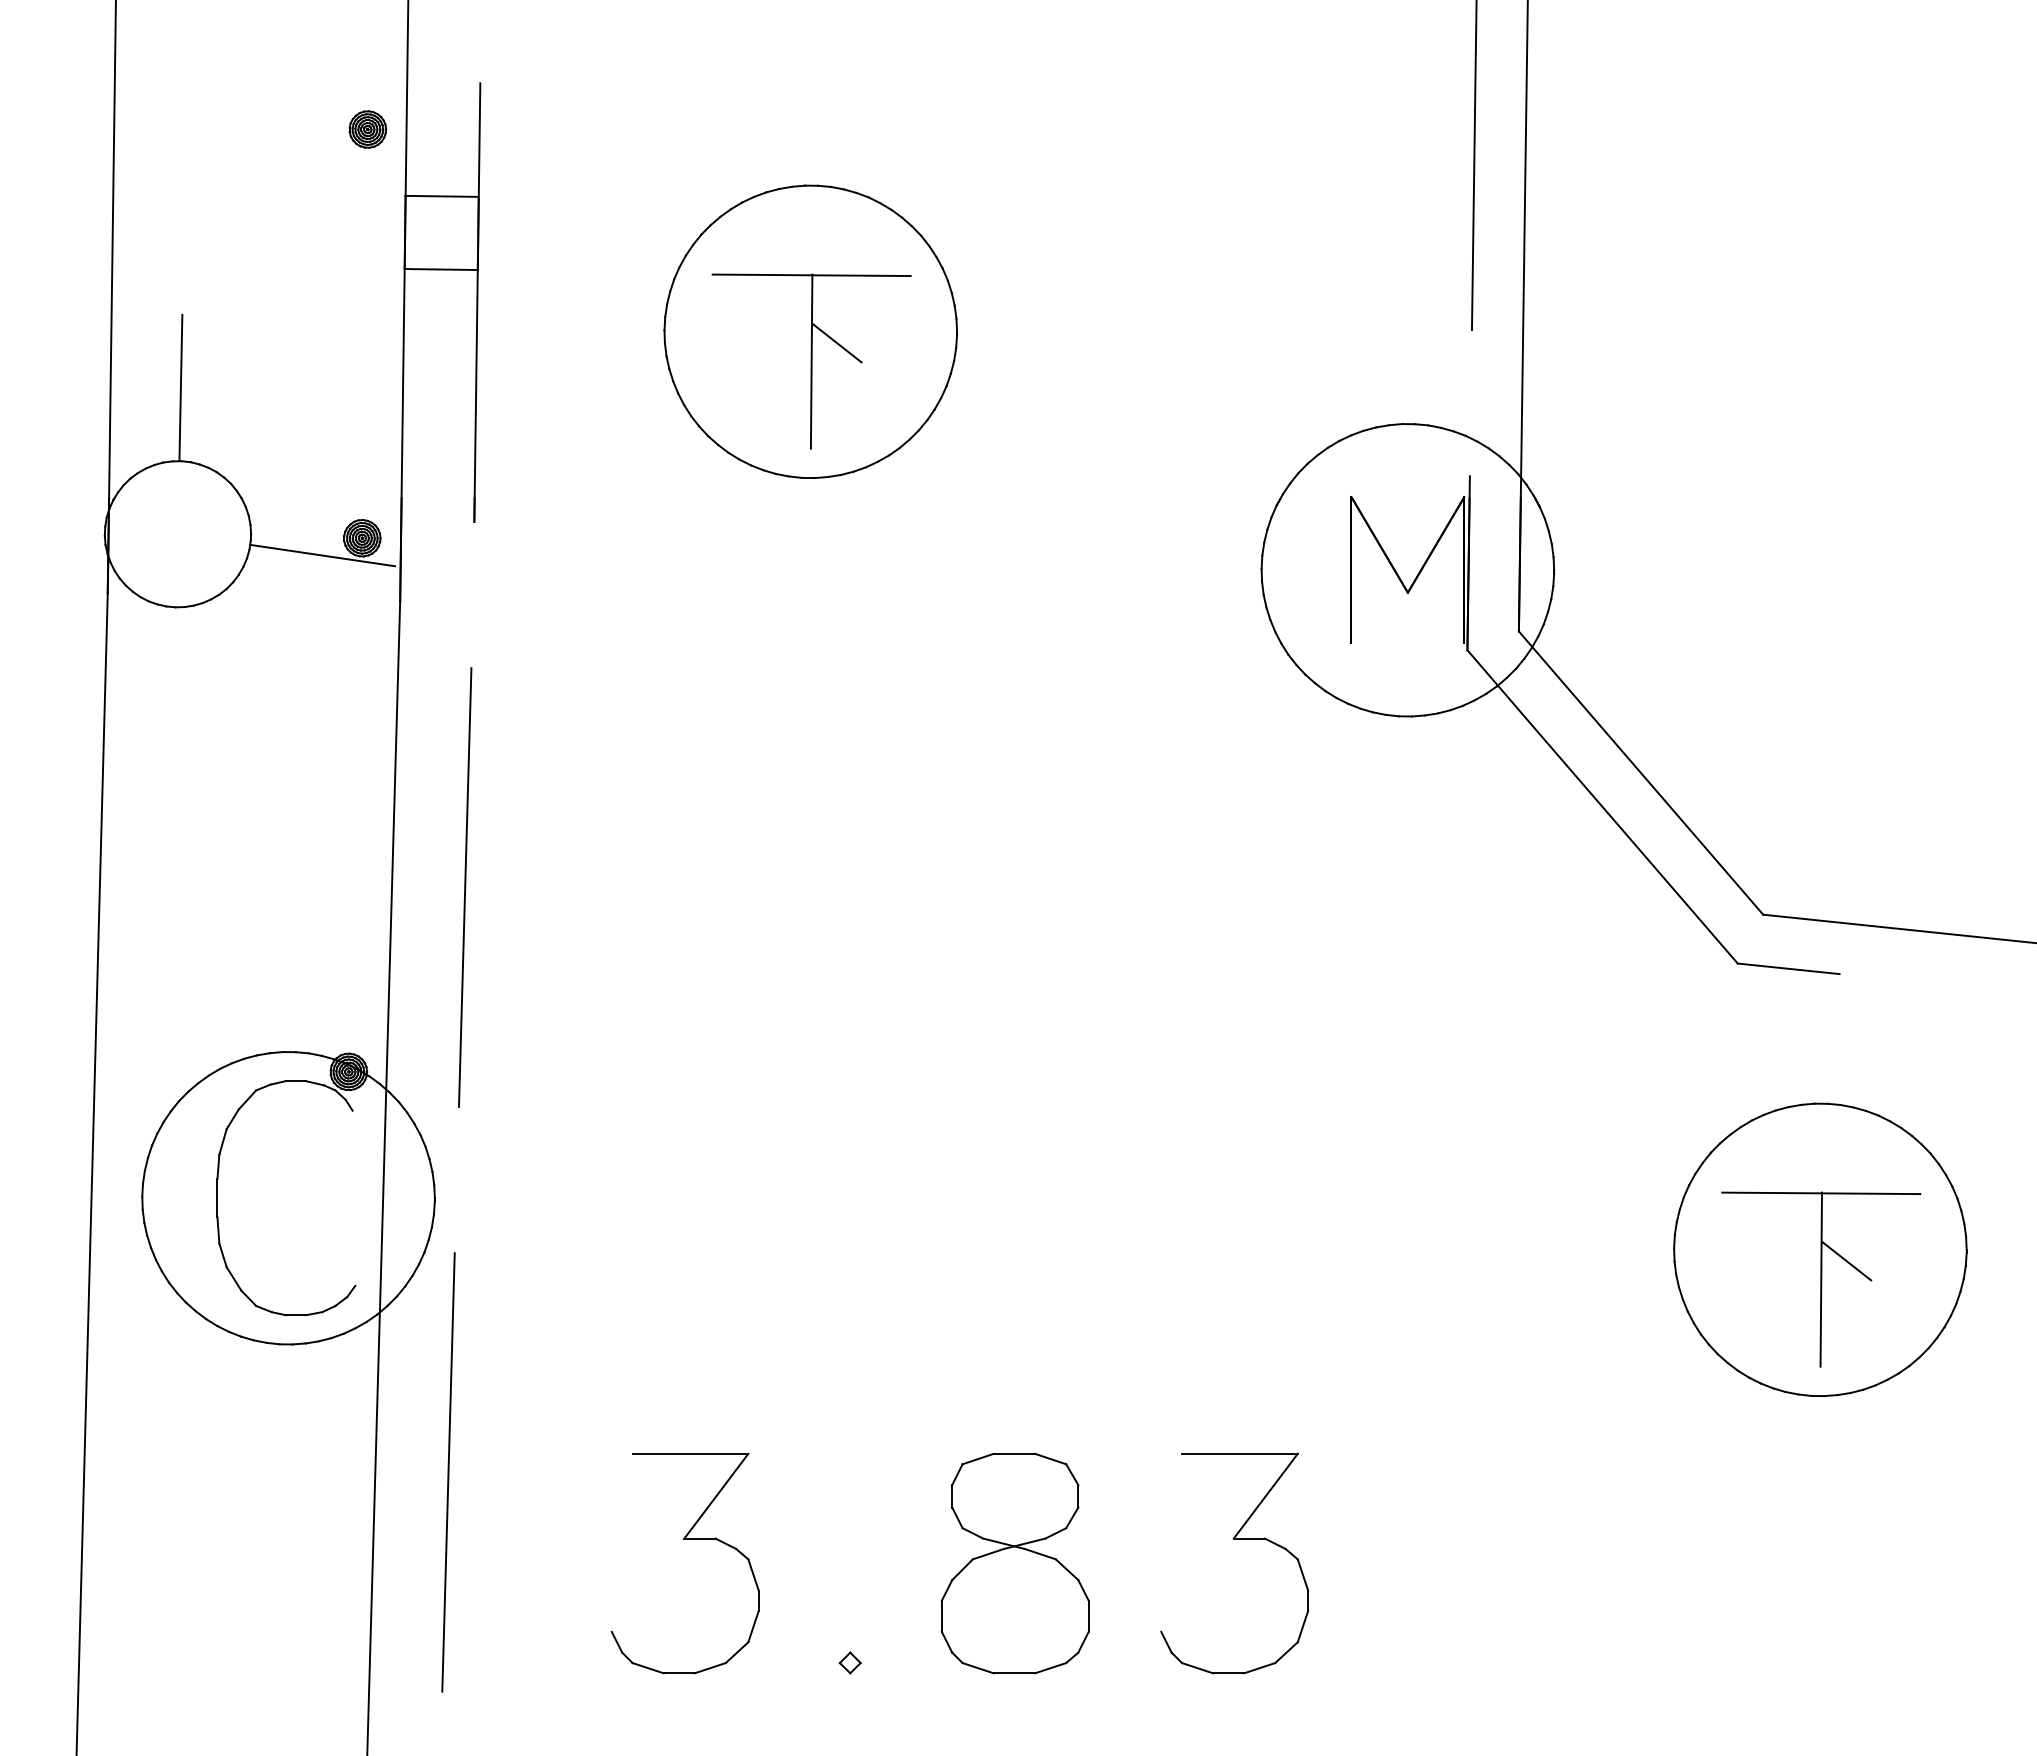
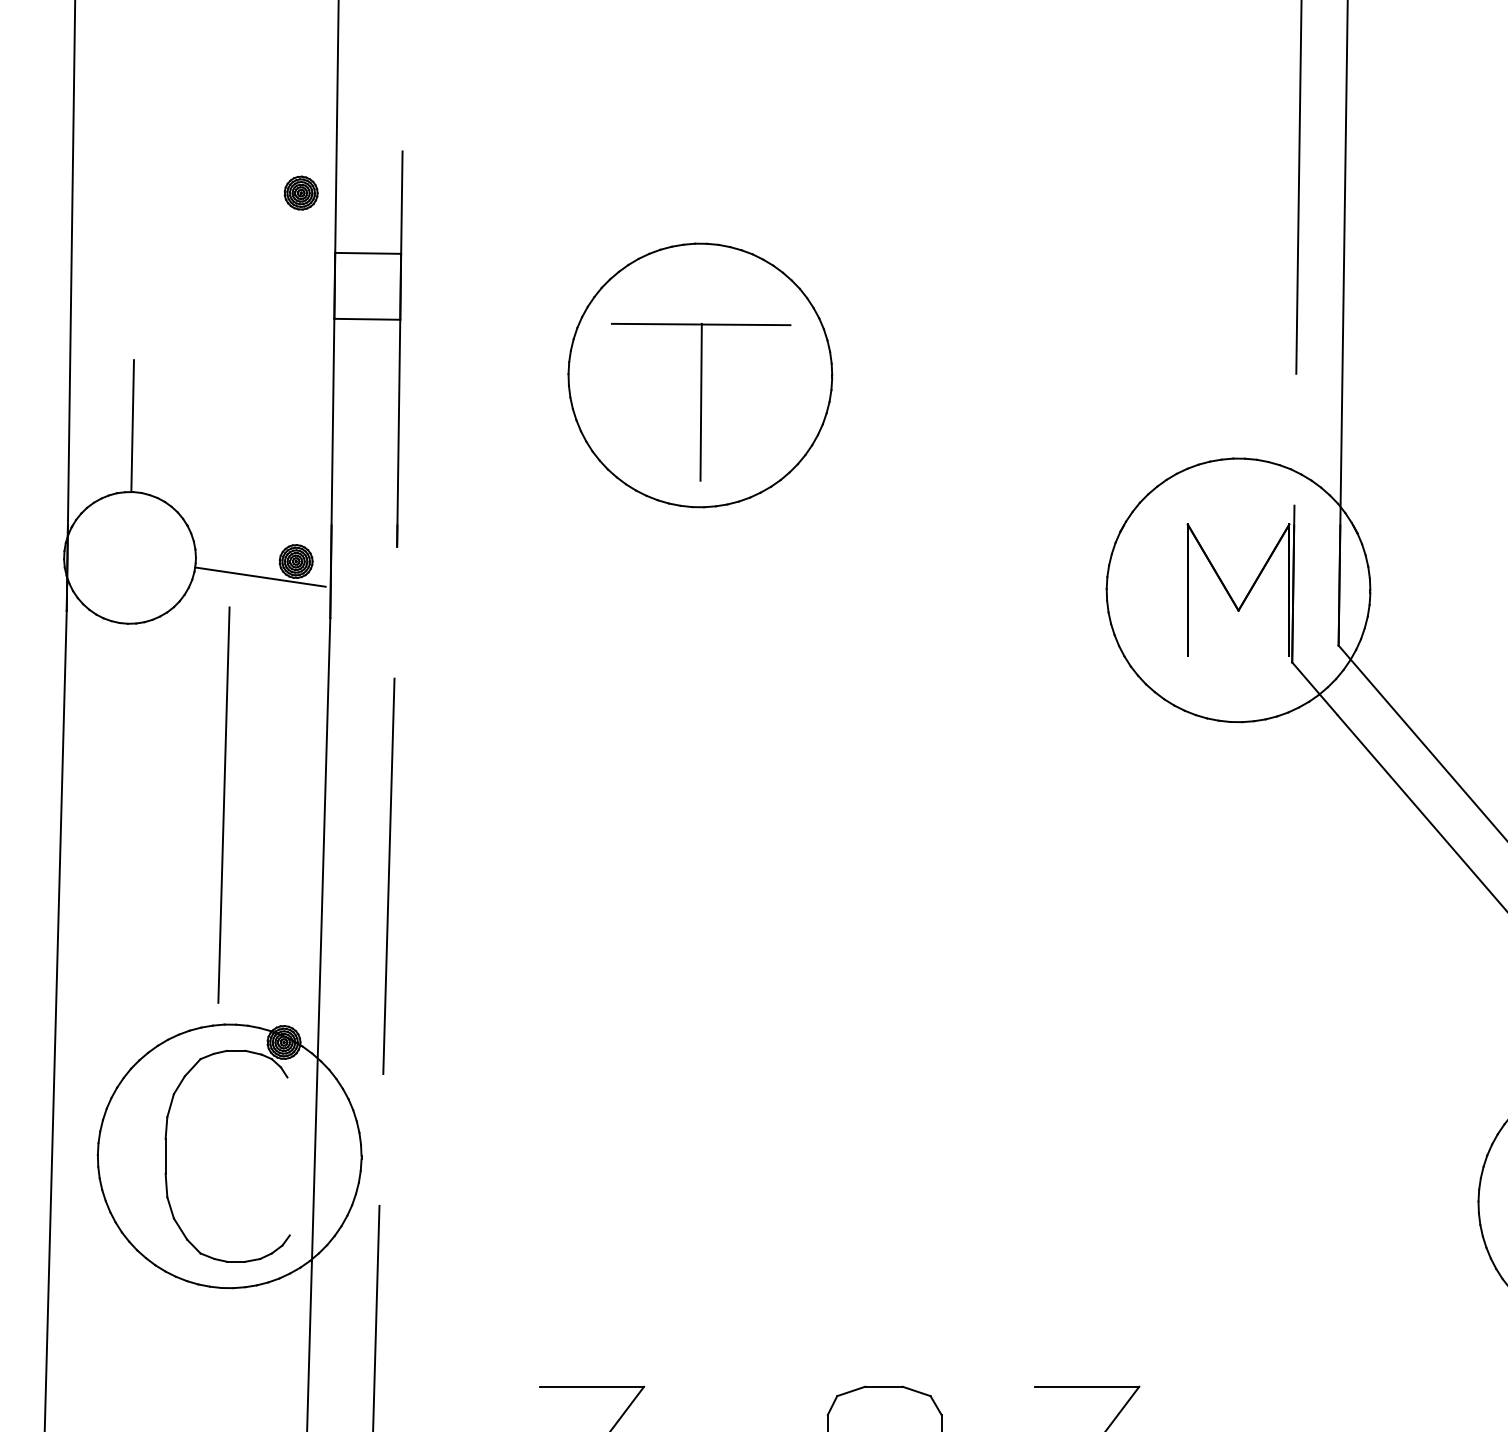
line: (836, 342) -> (723, 385), removed
line: (282, 808) -> (224, 805), added

